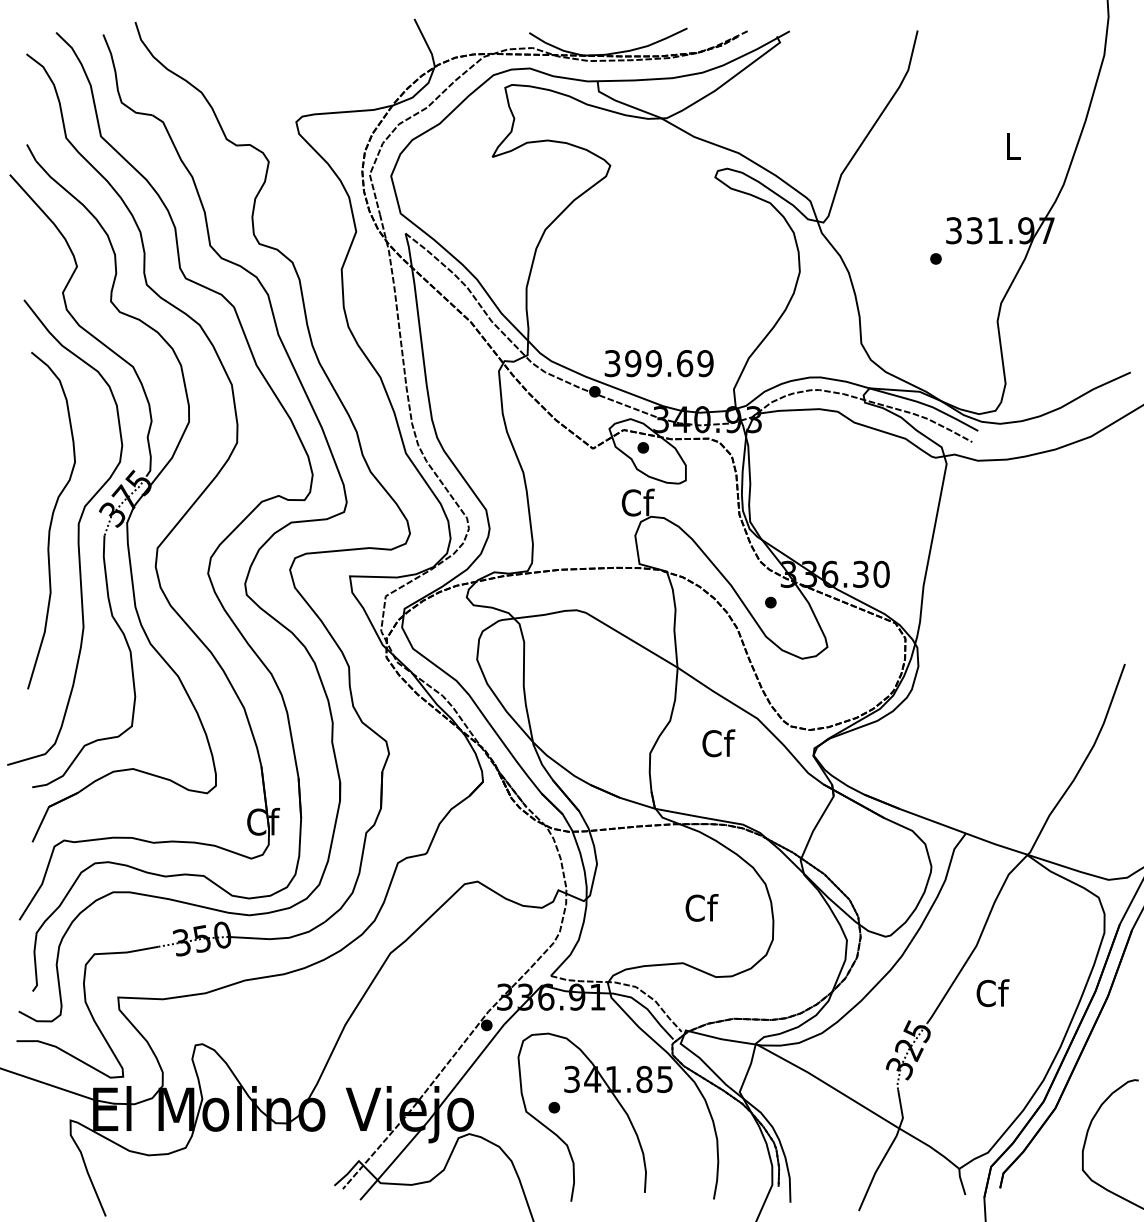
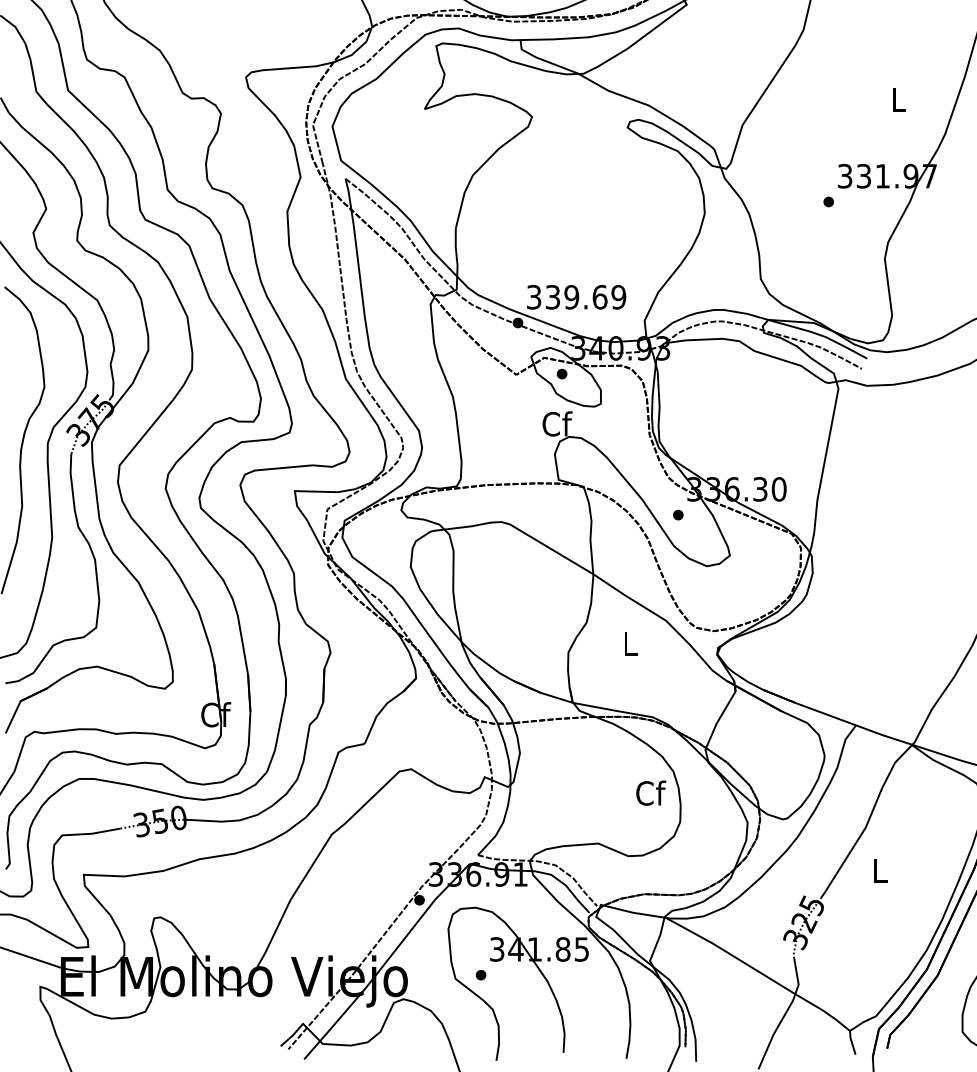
text: (633, 363) -> (553, 297), 399.69 -> 339.69
text: (718, 743) -> (630, 643), Cf -> L
text: (701, 907) -> (650, 792), moved
text: (992, 993) -> (880, 871), Cf -> L

